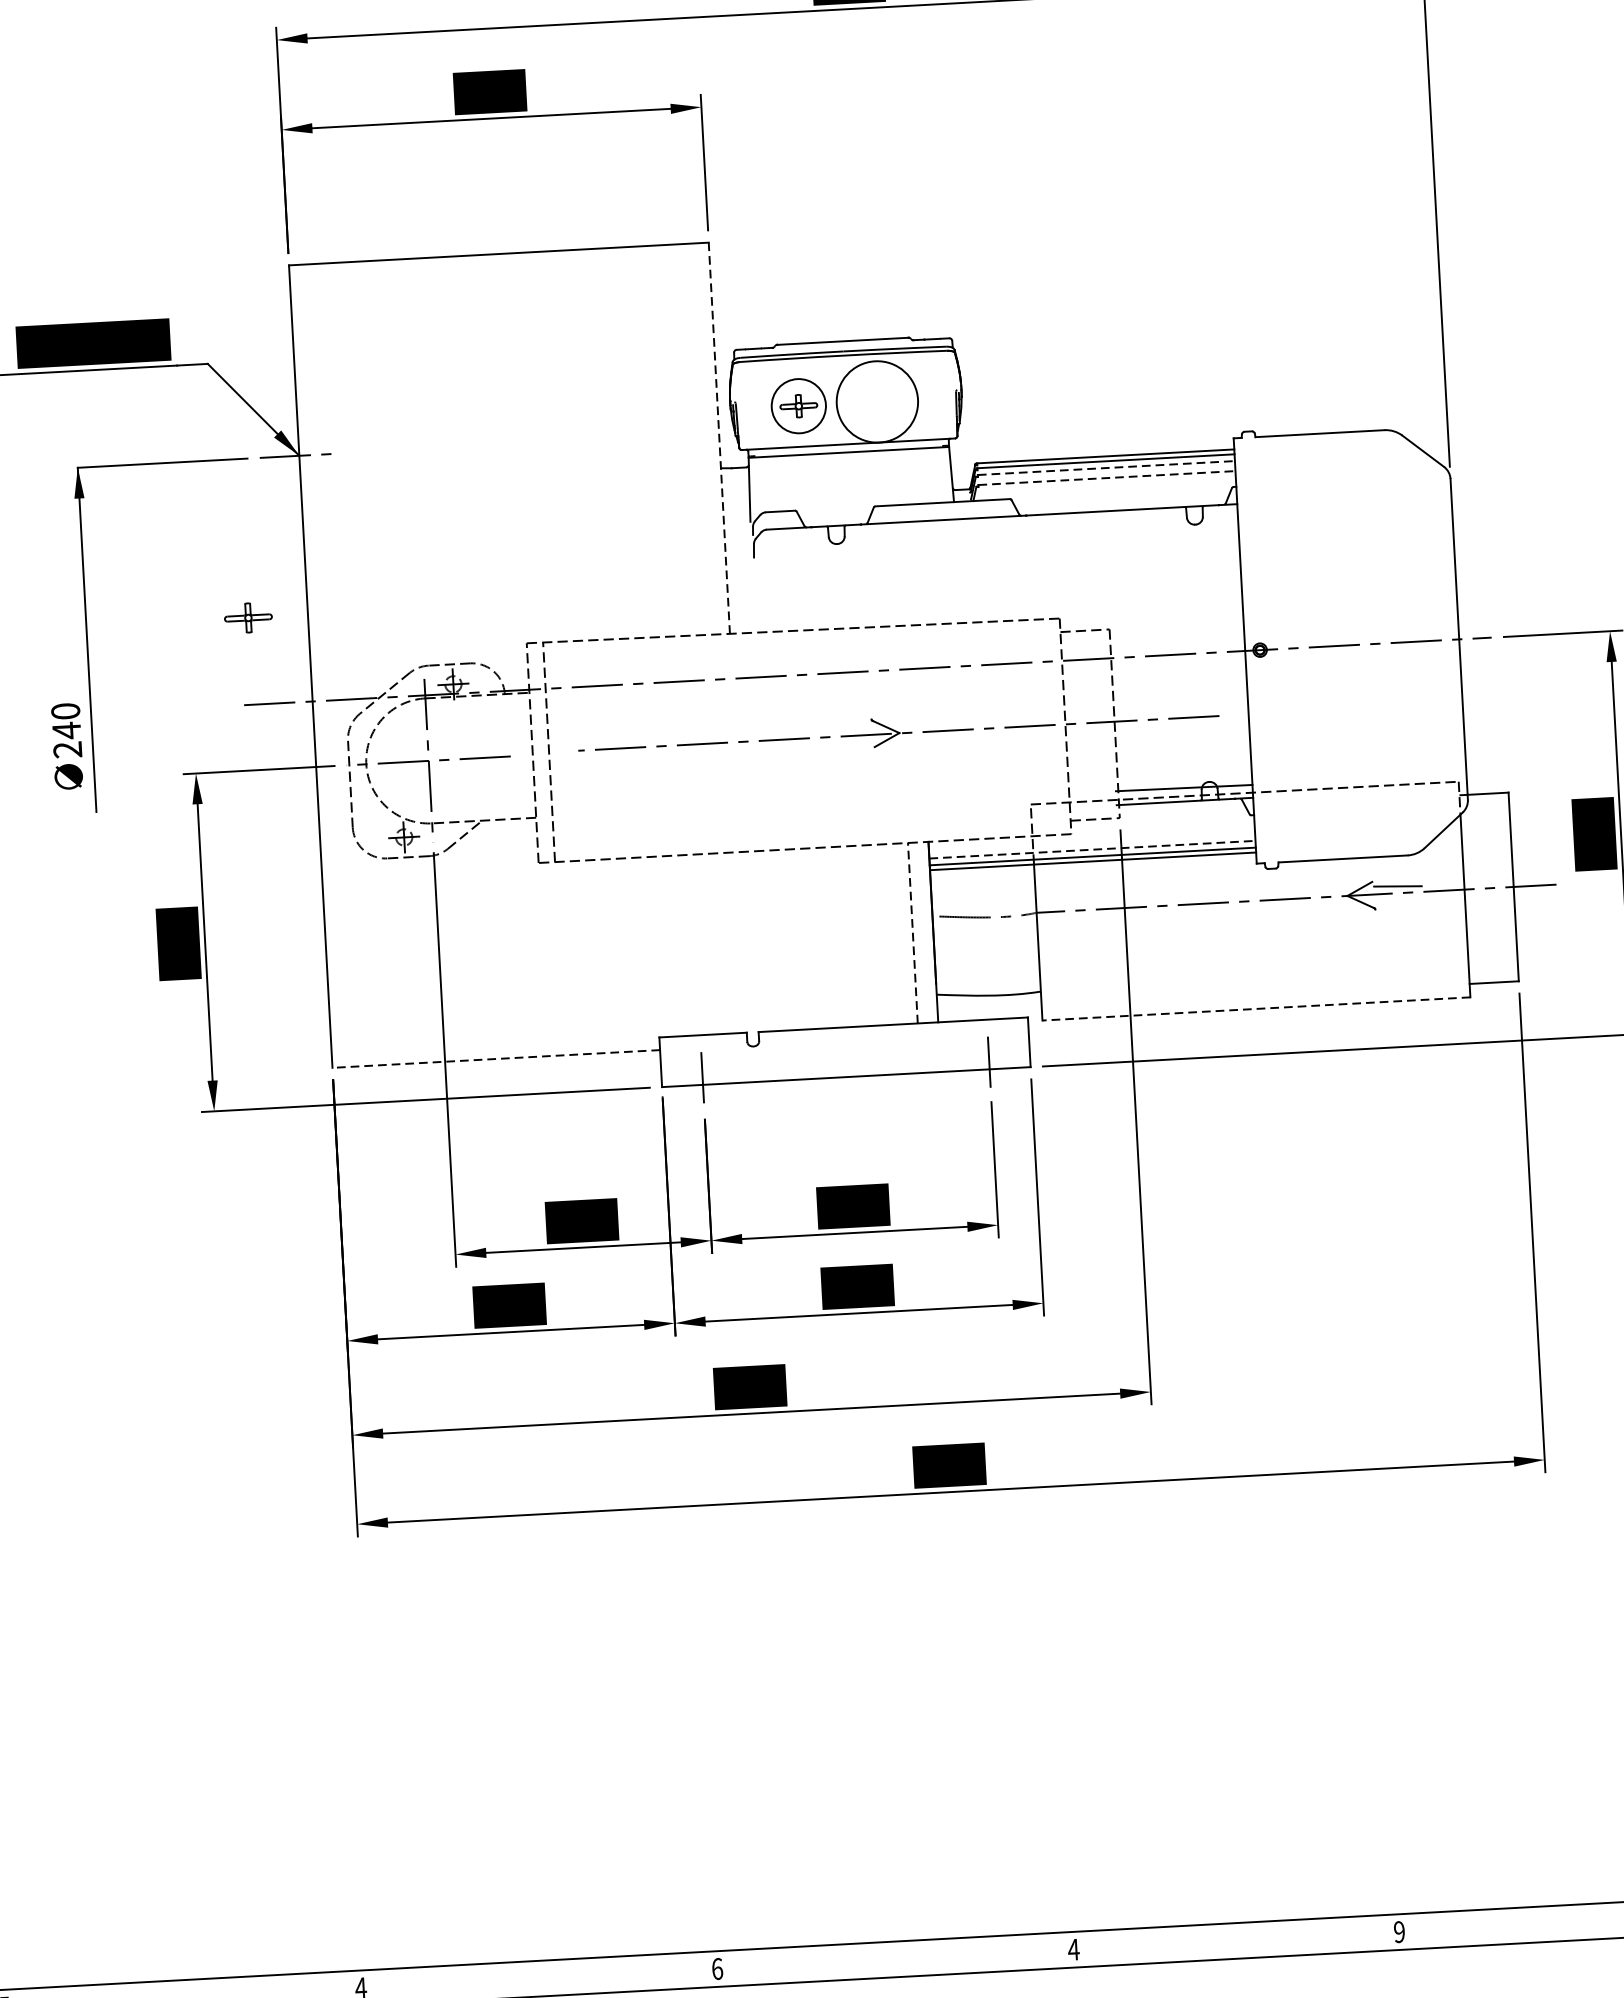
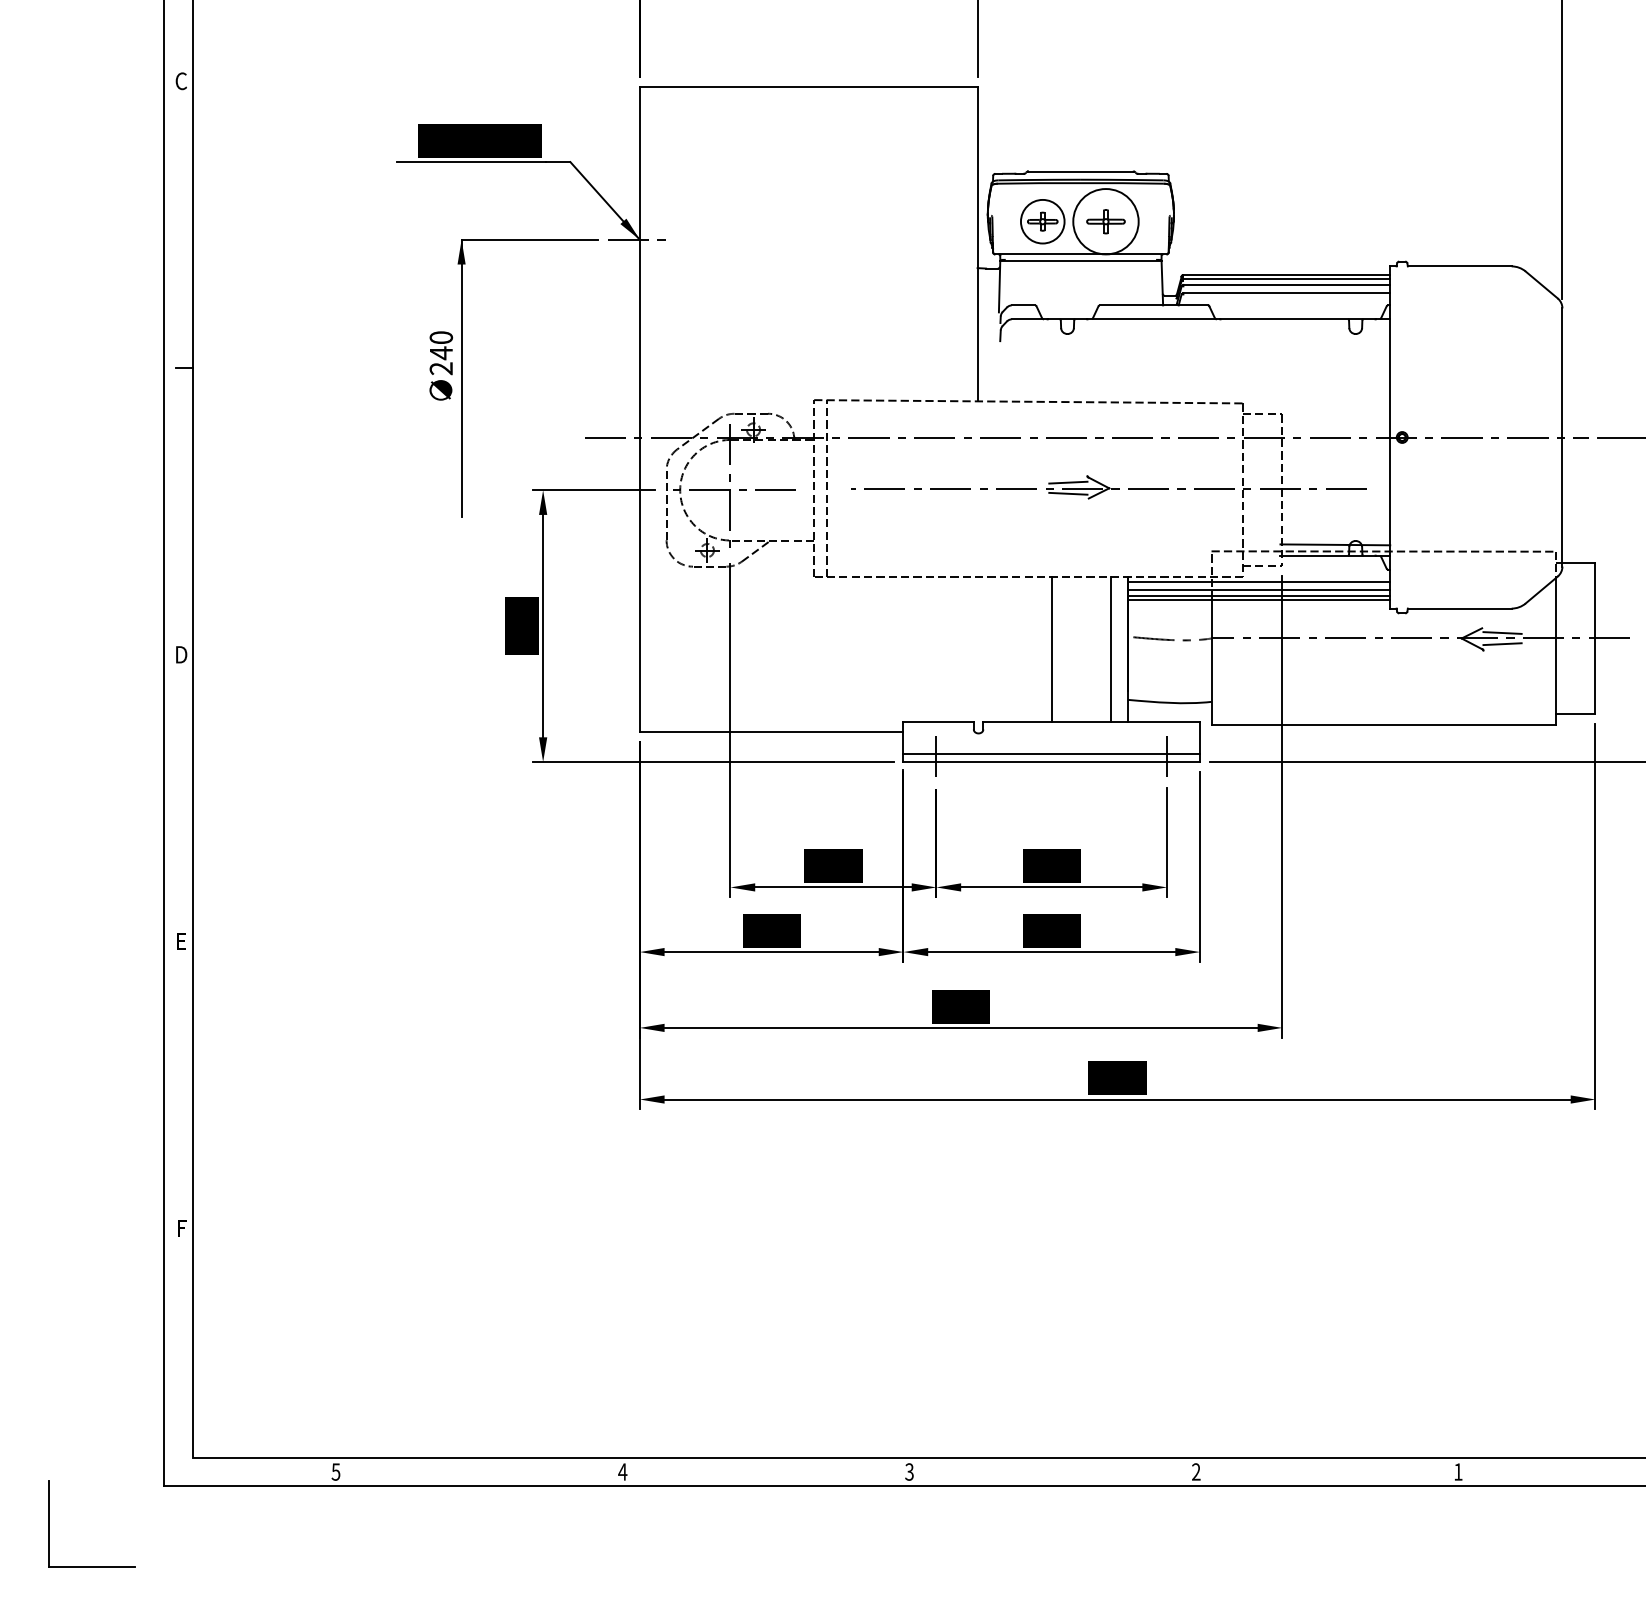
line: (719, 437) -> (977, 243), dashed -> solid
line: (1107, 467) -> (1287, 284), dashed -> solid
line: (1107, 477) -> (1287, 292), dashed -> solid
part: (247, 617) -> (1105, 221), moved
line: (848, 728) -> (1068, 482), added
line: (849, 742) -> (1068, 493), added
text: (67, 745) -> (441, 365), moved
line: (1091, 840) -> (1258, 582), added
line: (1093, 849) -> (1259, 590), dashed -> solid
line: (1398, 900) -> (1502, 644), added
line: (913, 933) -> (1111, 649), dashed -> solid
line: (838, 937) -> (1051, 649), added
line: (1256, 1009) -> (1383, 725), dashed -> solid
line: (496, 1059) -> (771, 732), dashed -> solid
line: (845, 1066) -> (1051, 753), added
text: (1399, 1931) -> (1458, 1471), 9 -> 1
text: (1072, 1949) -> (1195, 1471), 4 -> 2
text: (717, 1968) -> (909, 1471), 6 -> 3

